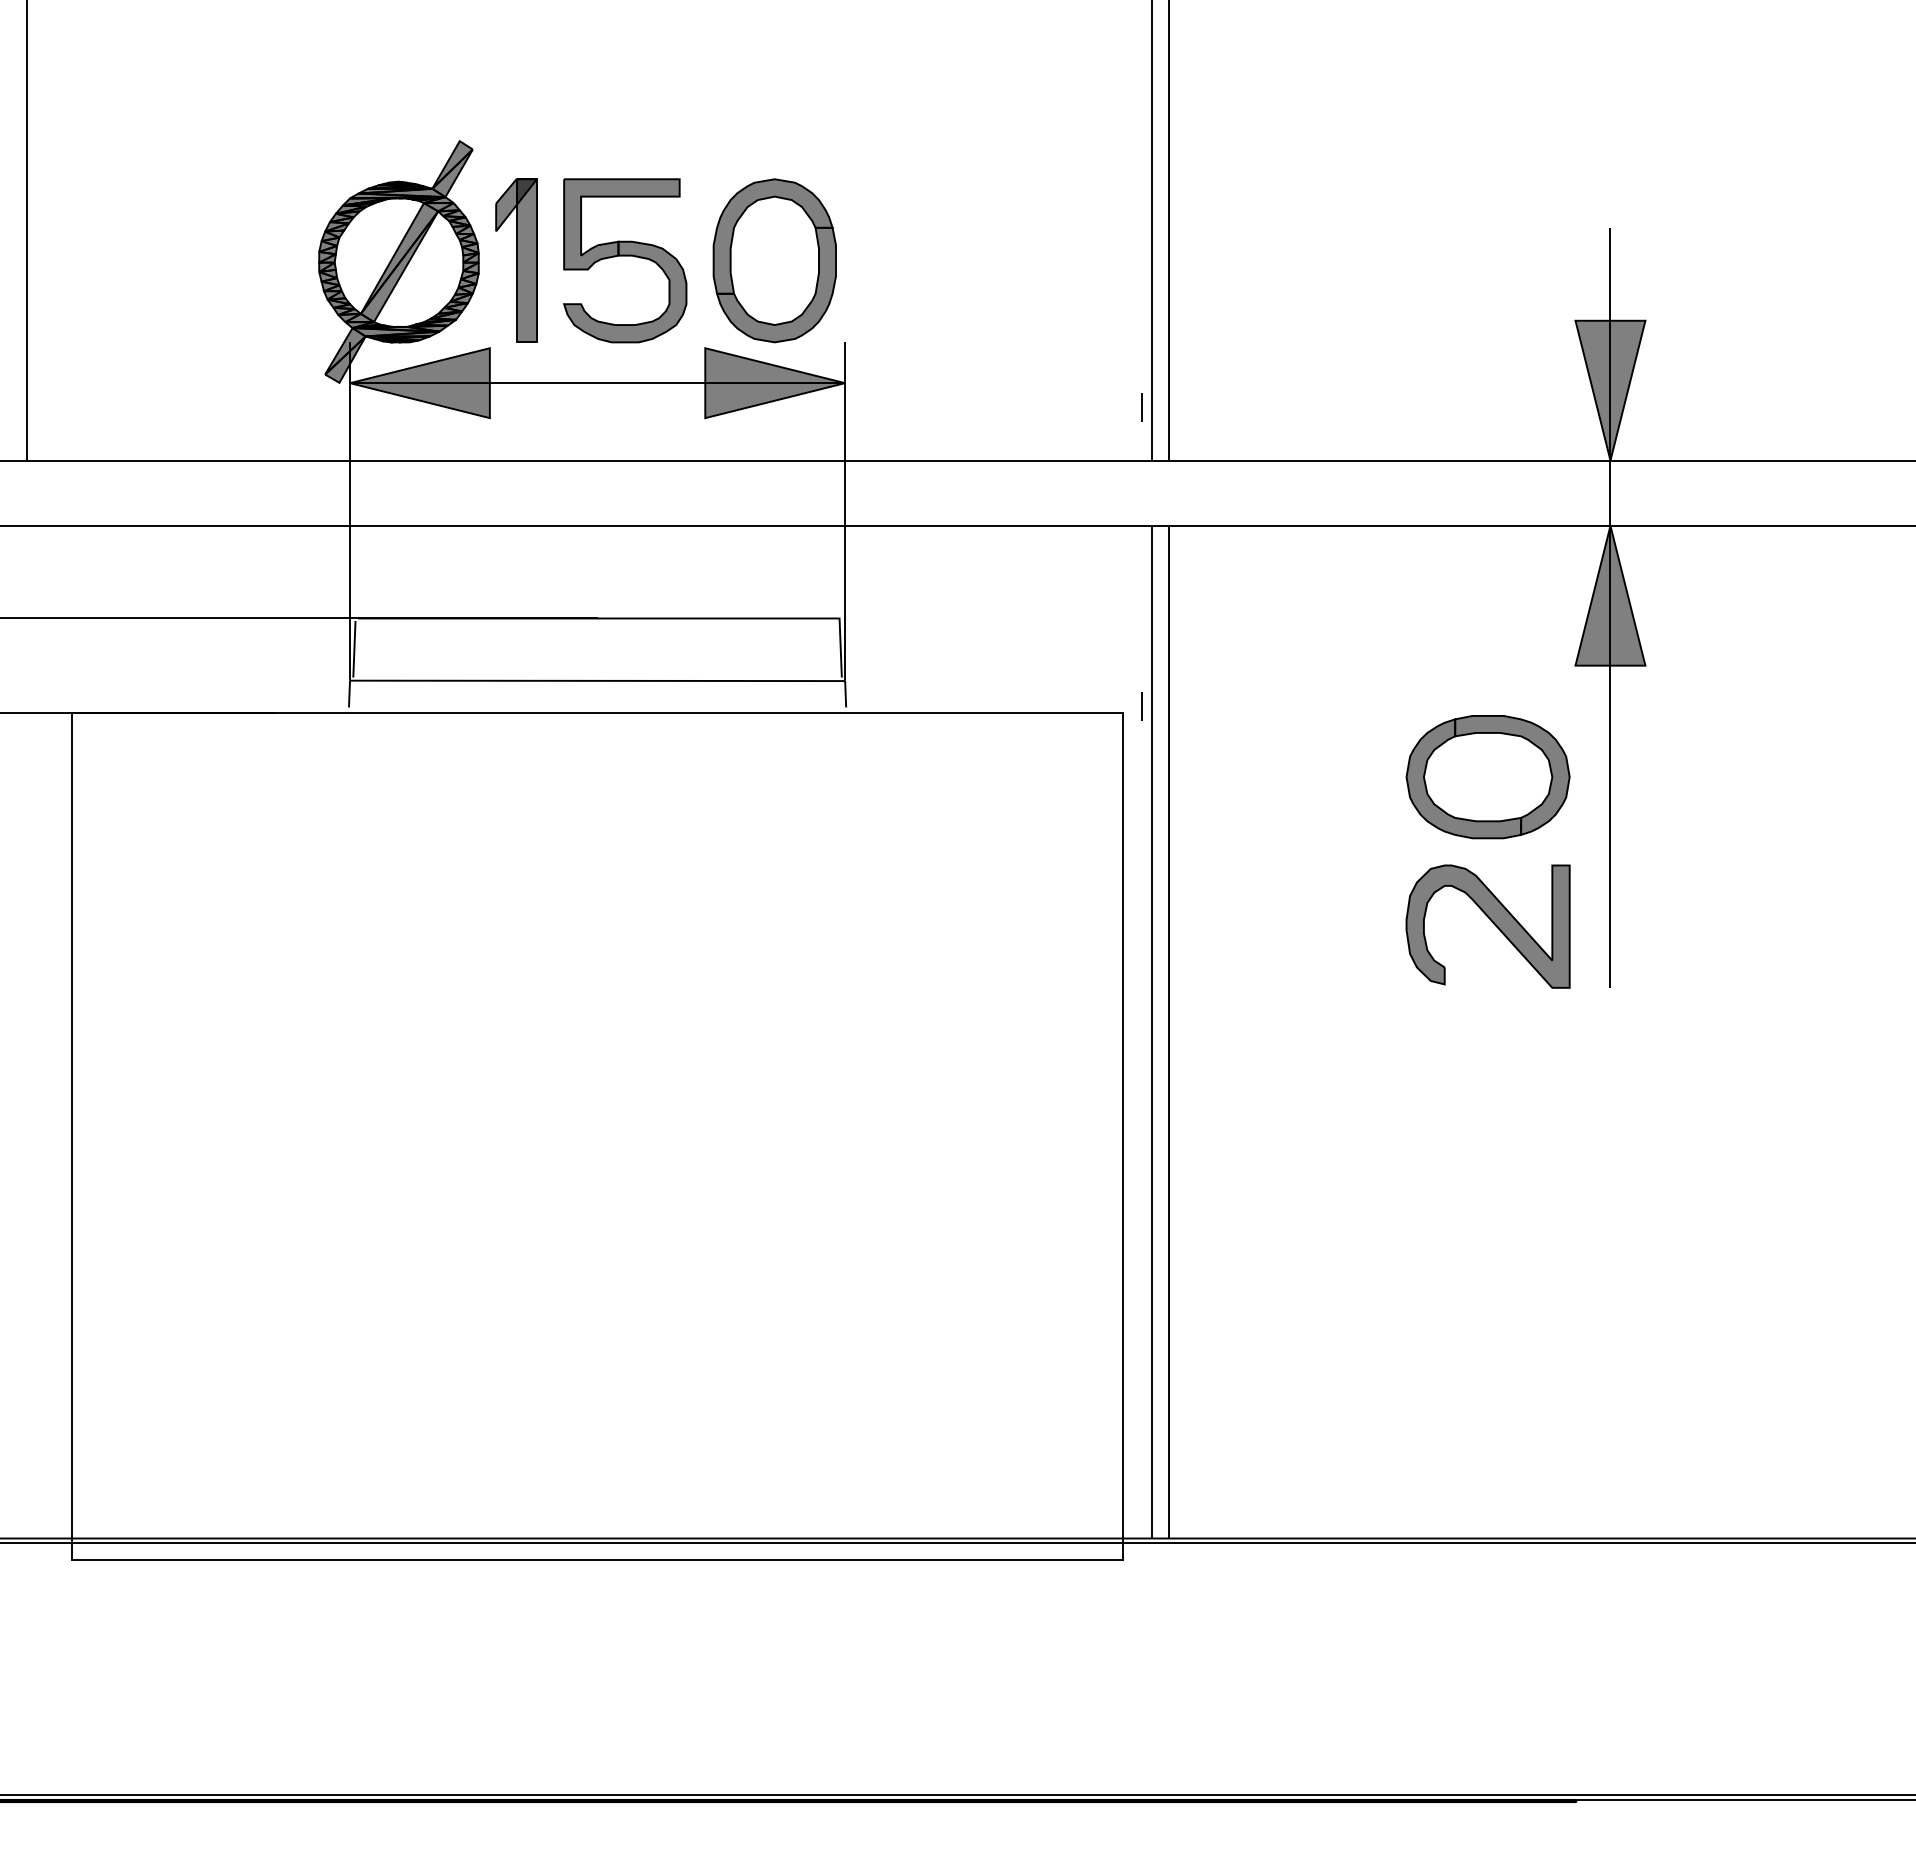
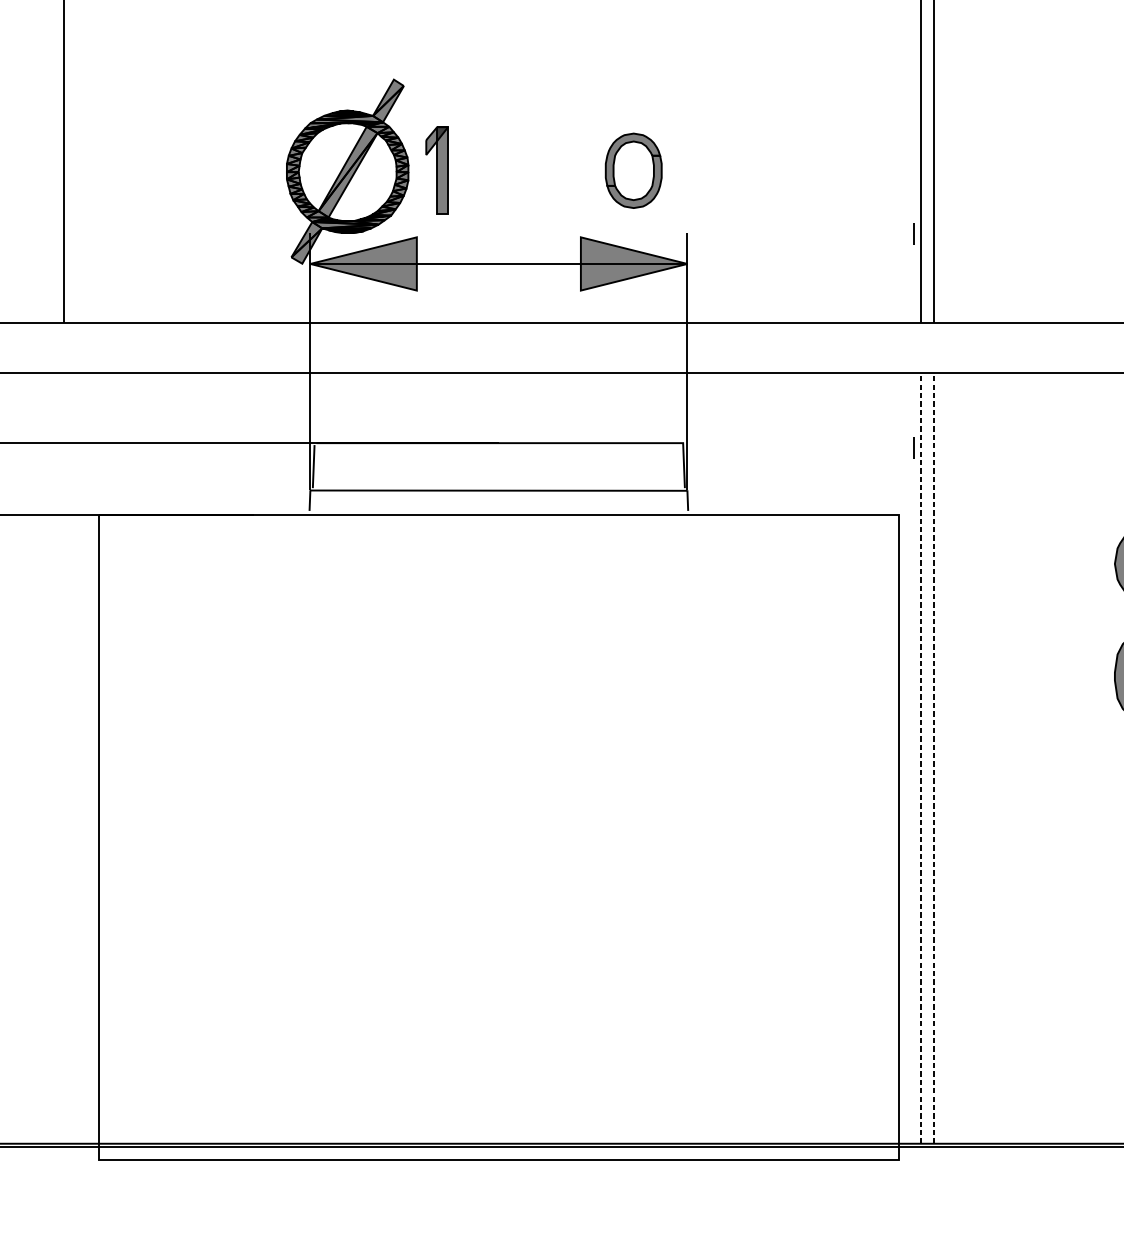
part: (516, 260) -> (437, 170), size x0.7
part: (625, 260) -> (520, 170), removed
part: (774, 260) -> (633, 170), size x0.6
line: (1141, 407) -> (913, 233), moved
line: (1141, 706) -> (913, 447), moved
line: (1152, 1031) -> (921, 757), solid -> dashed
line: (1168, 1031) -> (933, 757), solid -> dashed

